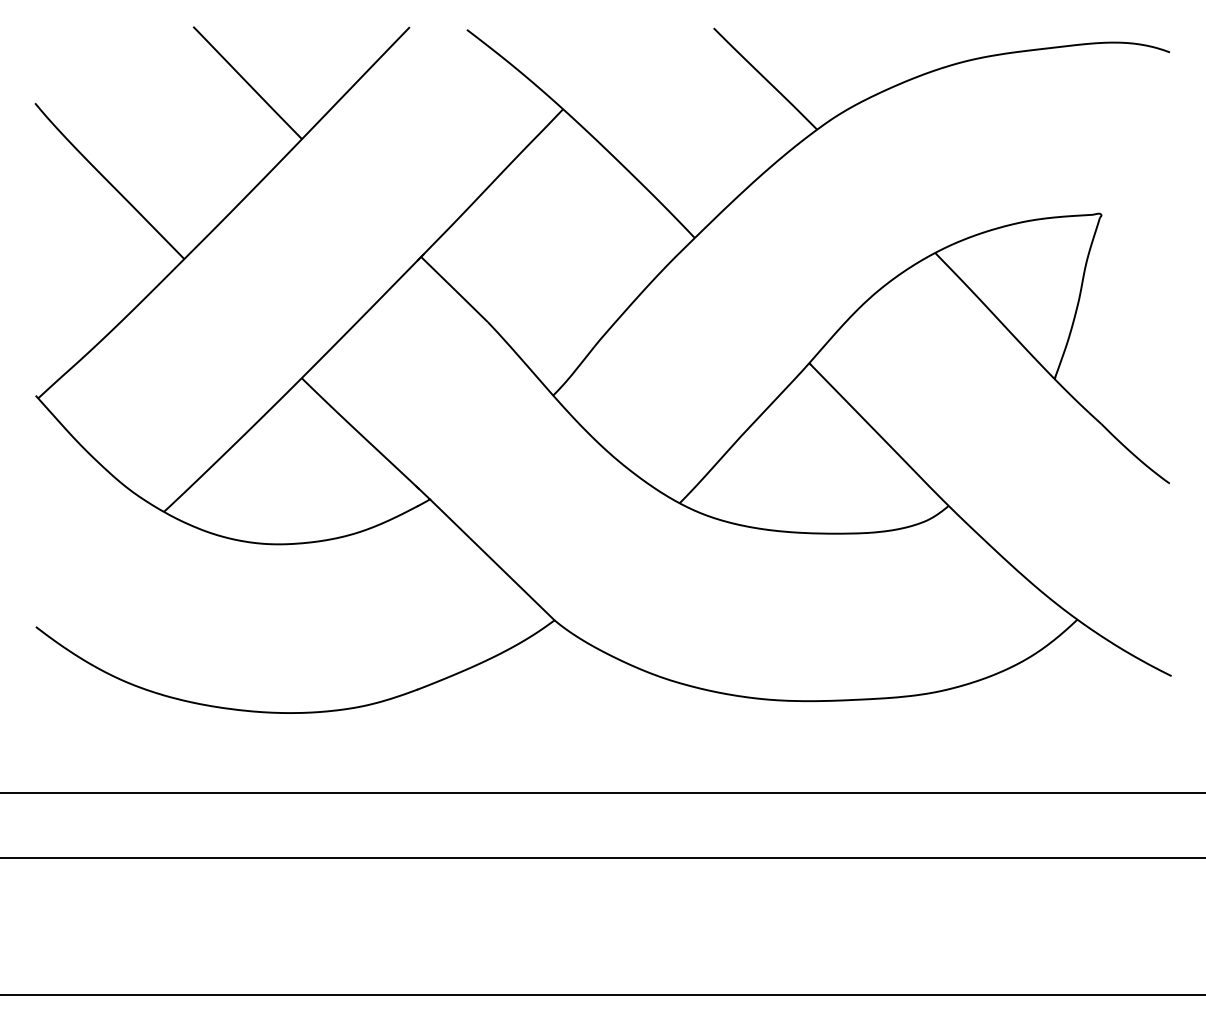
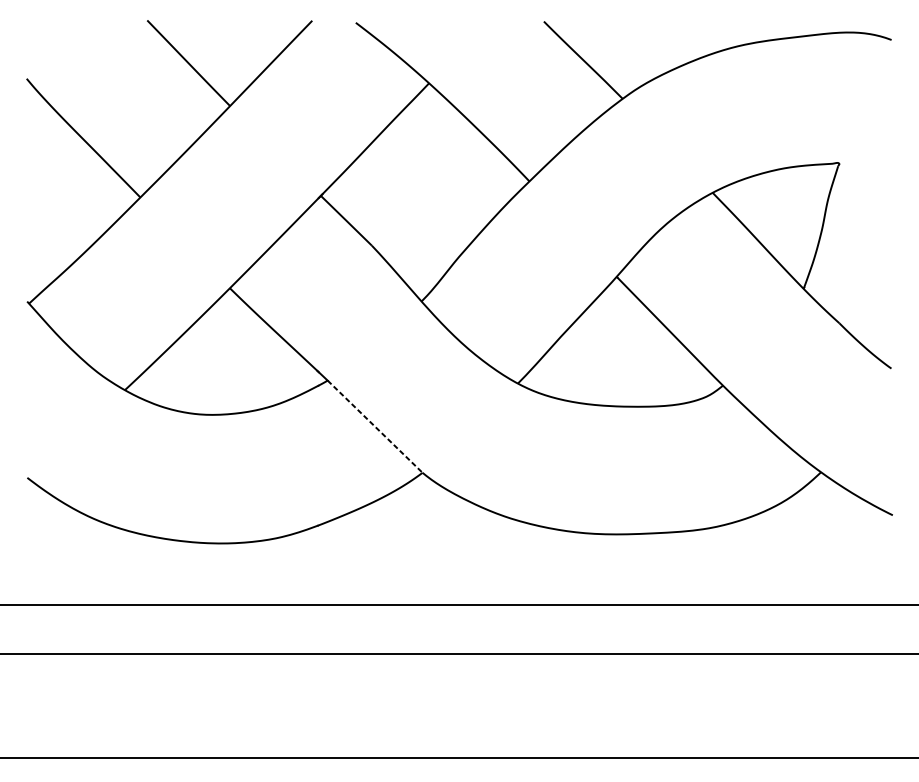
line: (492, 559) -> (375, 426), solid -> dashed

